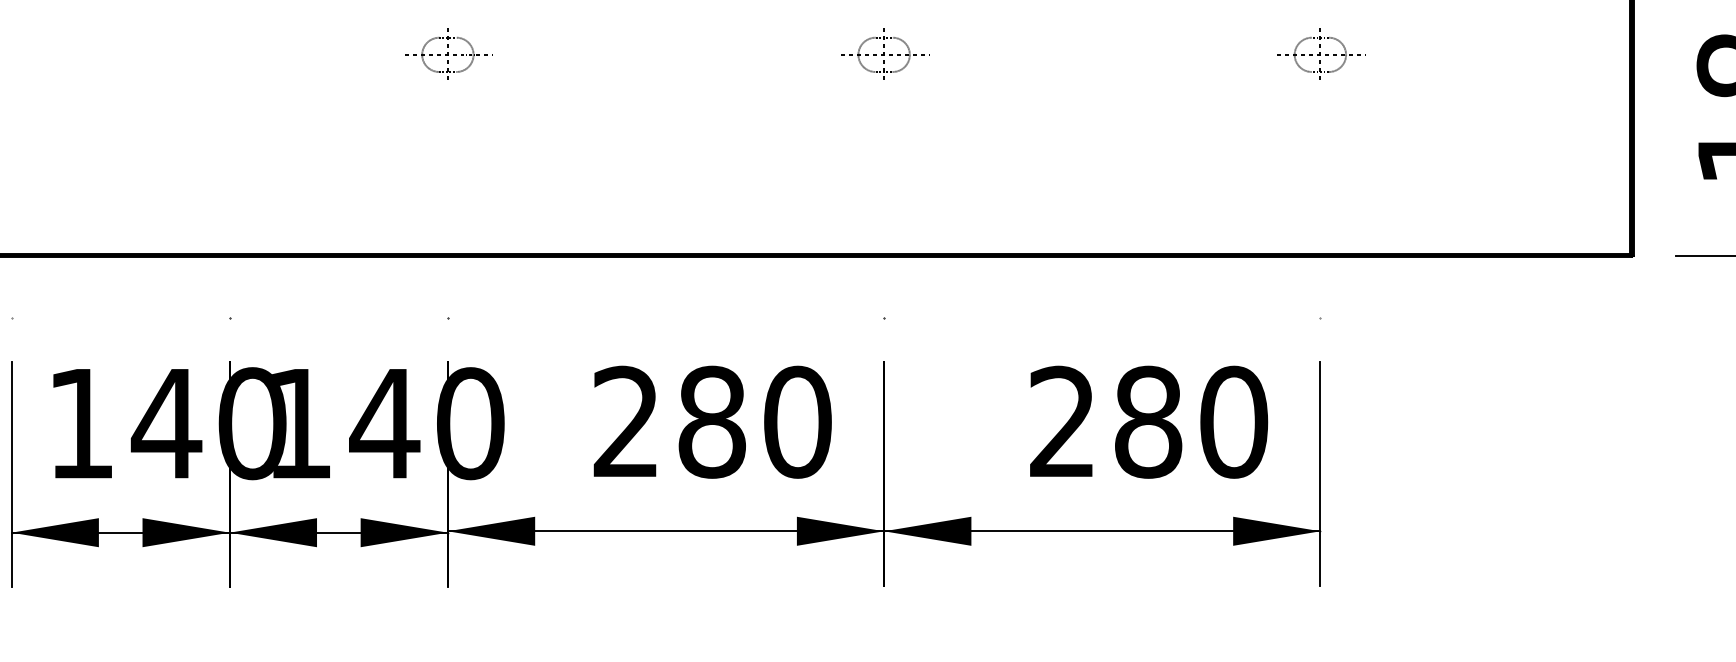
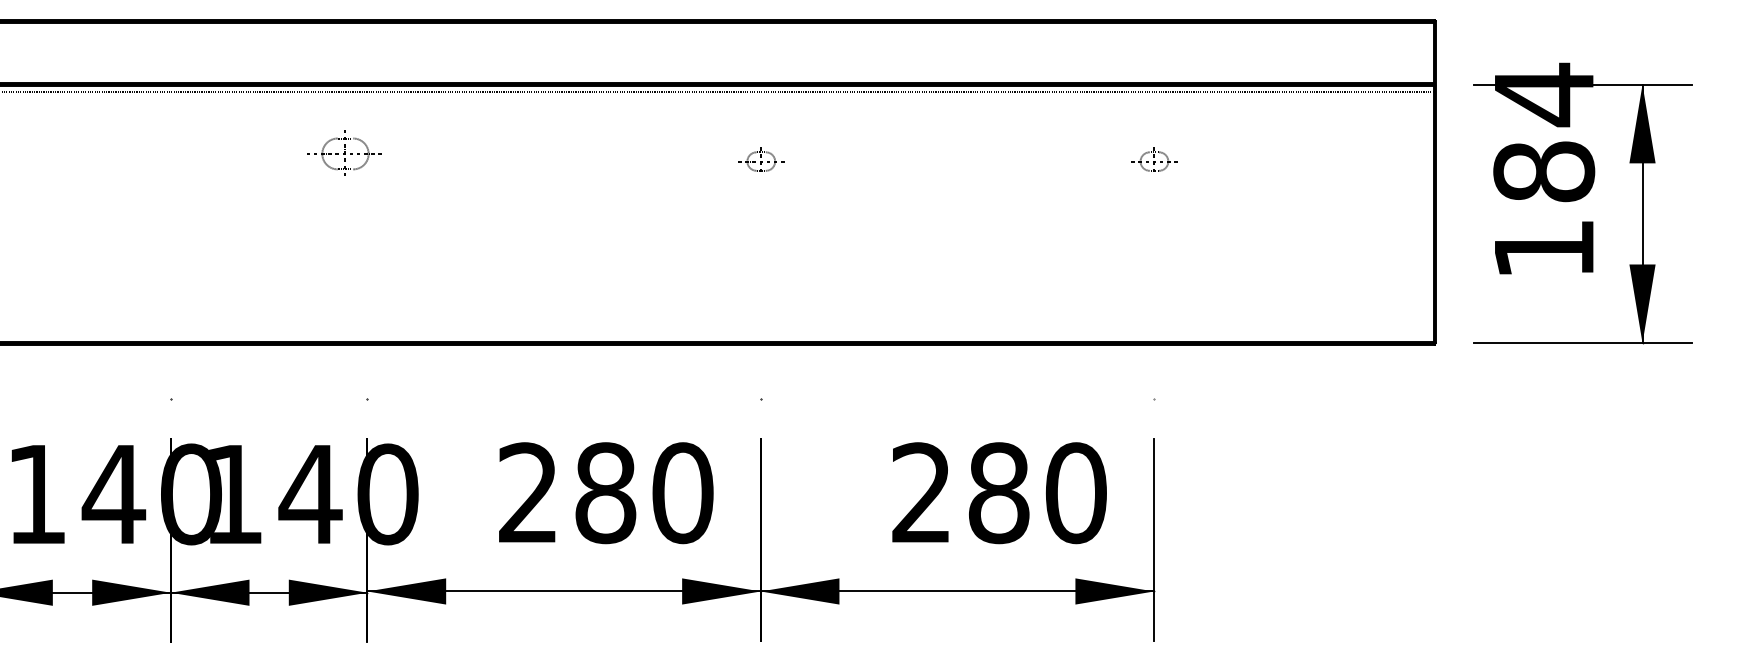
part: (446, 53) -> (344, 152), moved
part: (884, 53) -> (761, 160), size x0.6
part: (1320, 53) -> (1154, 160), size x0.6

